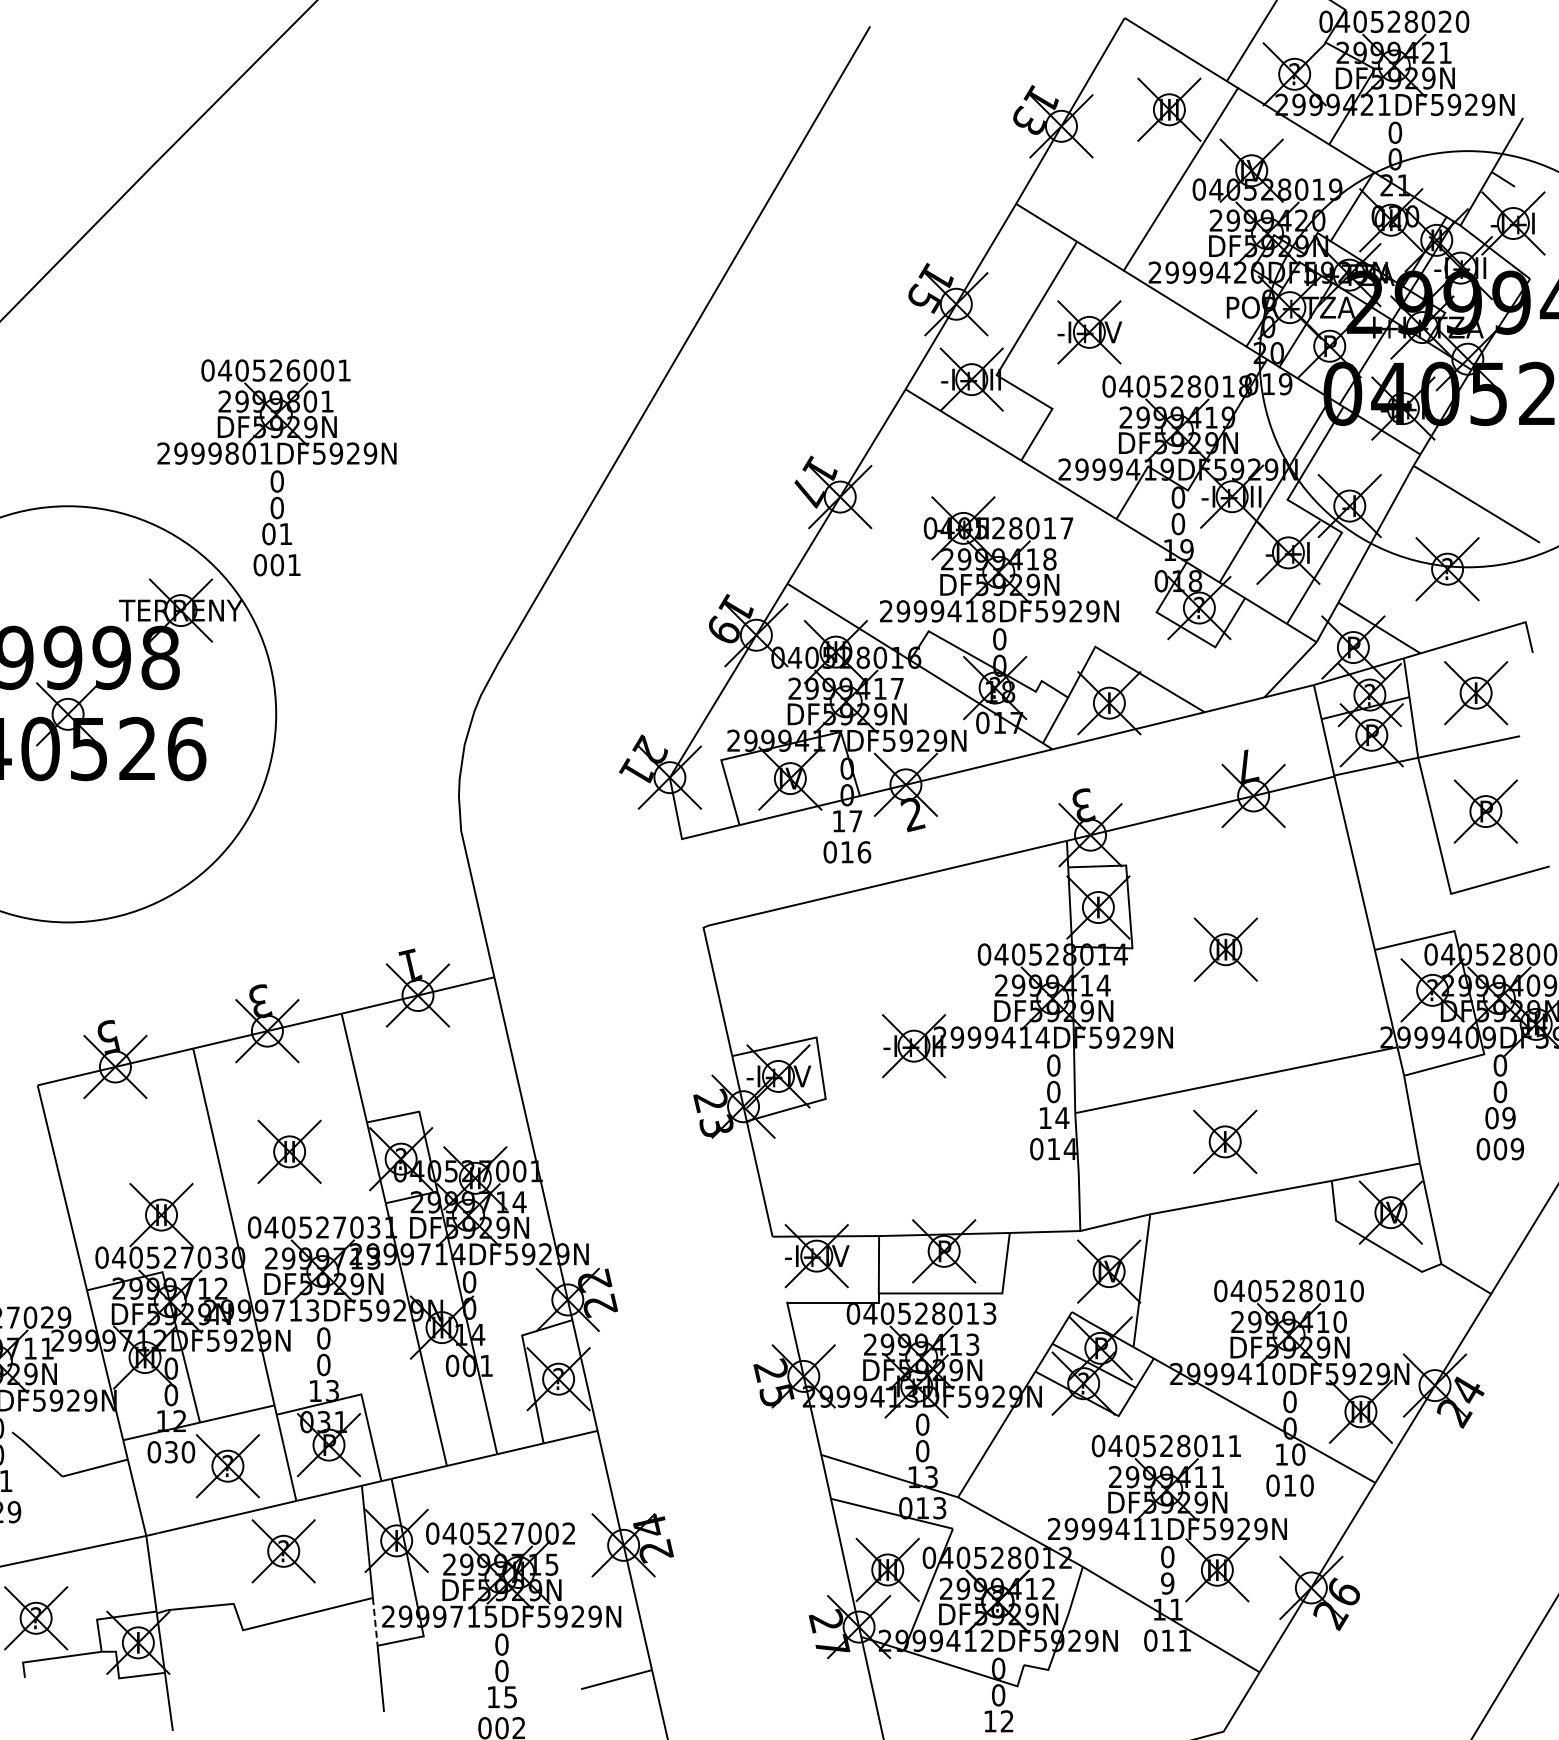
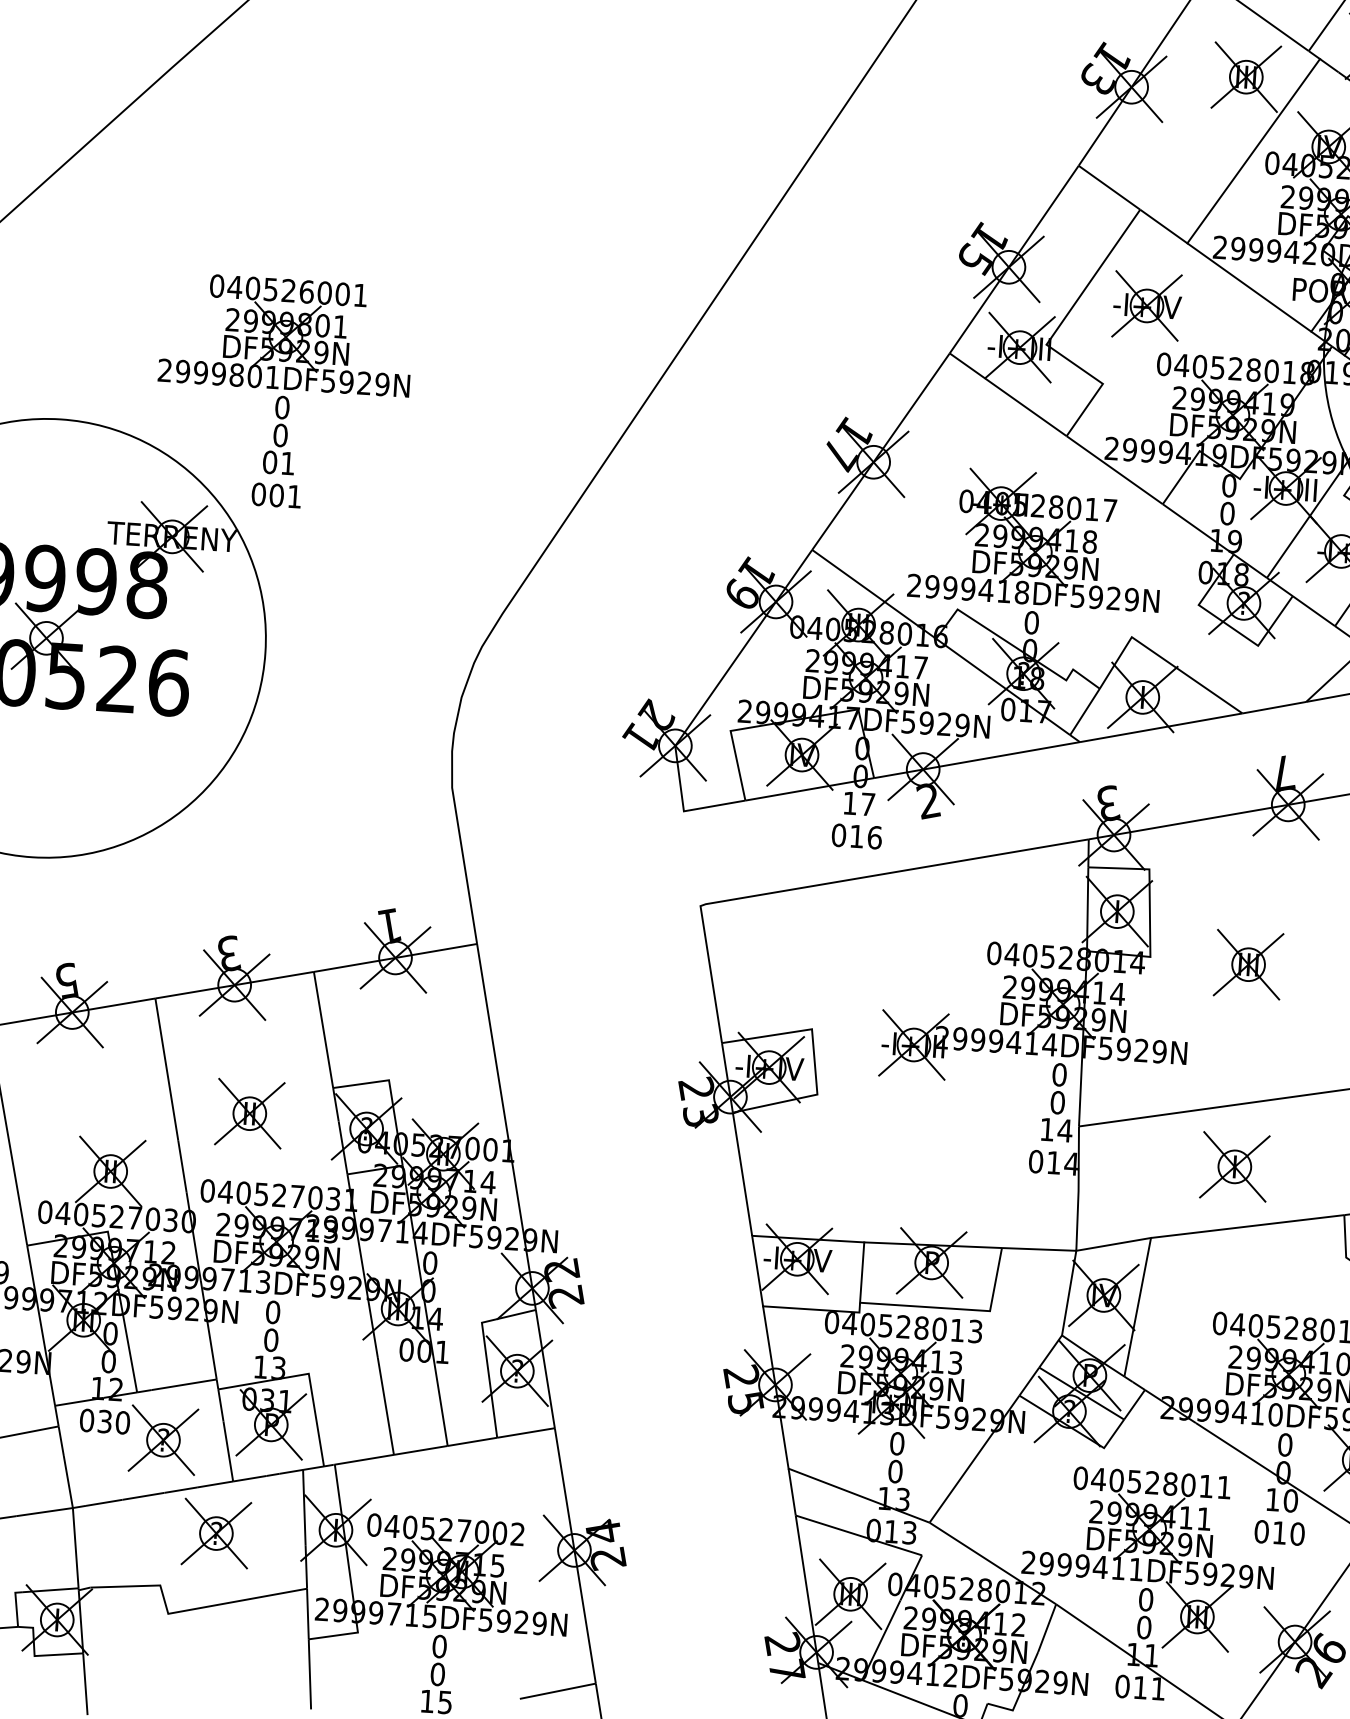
line: (779, 1269) -> (757, 1270), added
line: (1075, 1271) -> (1068, 1293), added
text: (1167, 1583) -> (1144, 1627), 9 -> 0
line: (375, 1622) -> (308, 1614), dashed -> solid

